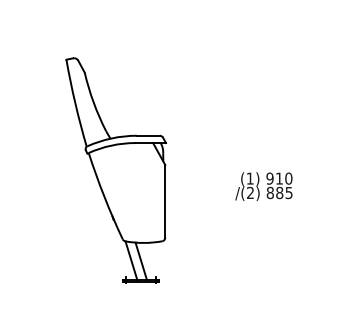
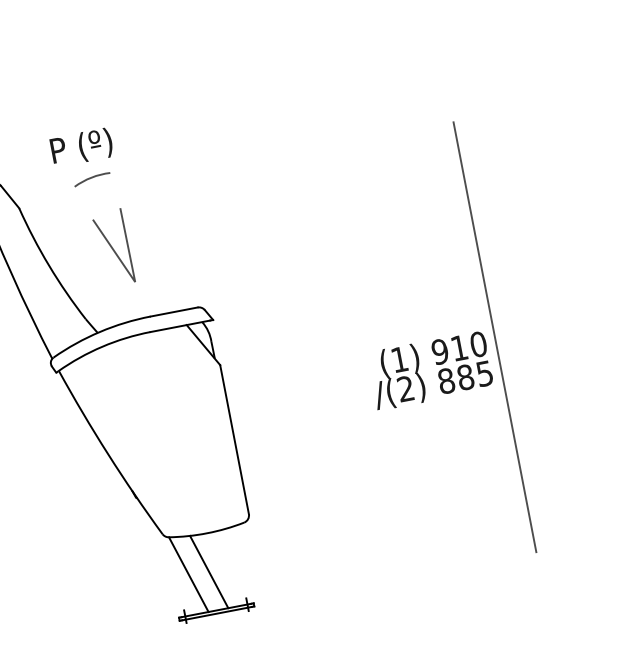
part: (119, 80) -> (93, 210), added
line: (297, 176) -> (495, 336), added

